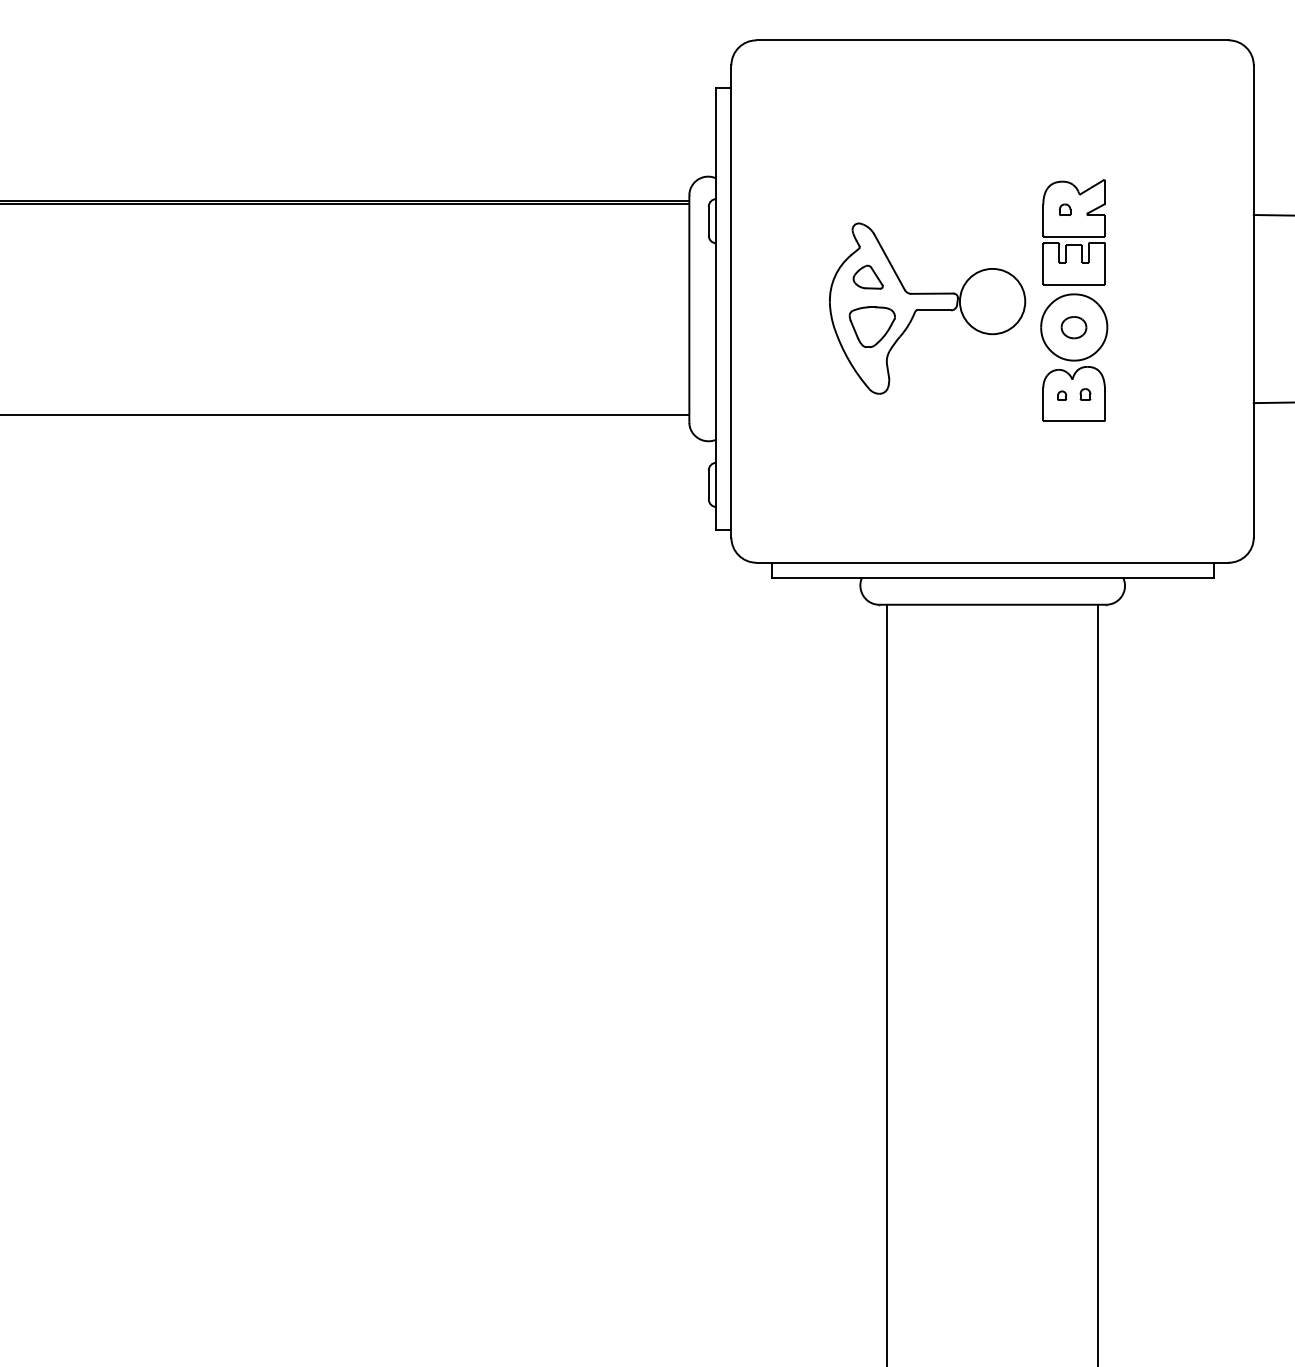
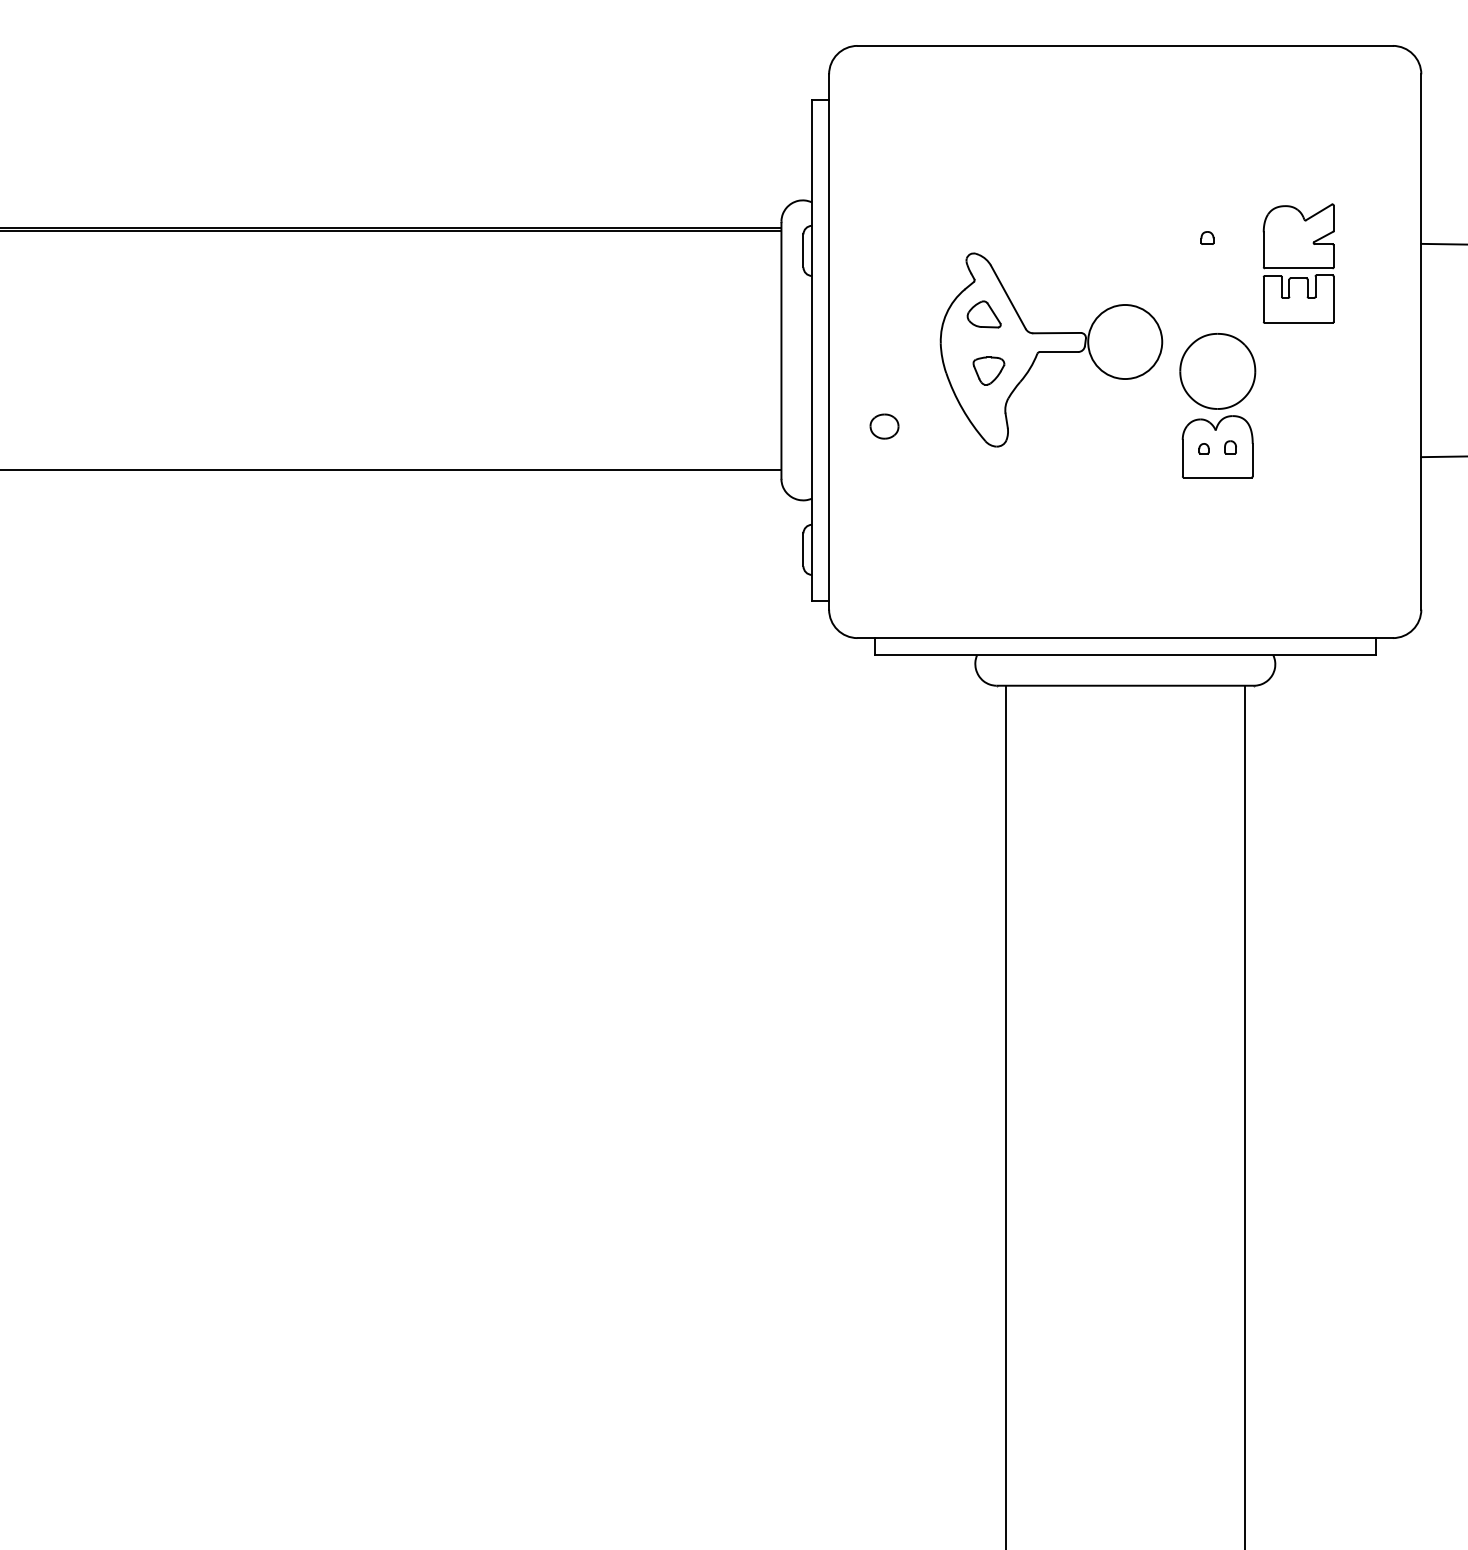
part: (1073, 232) -> (1298, 263), moved
part: (871, 326) -> (988, 370), size x0.6
part: (1073, 327) -> (884, 426), moved

